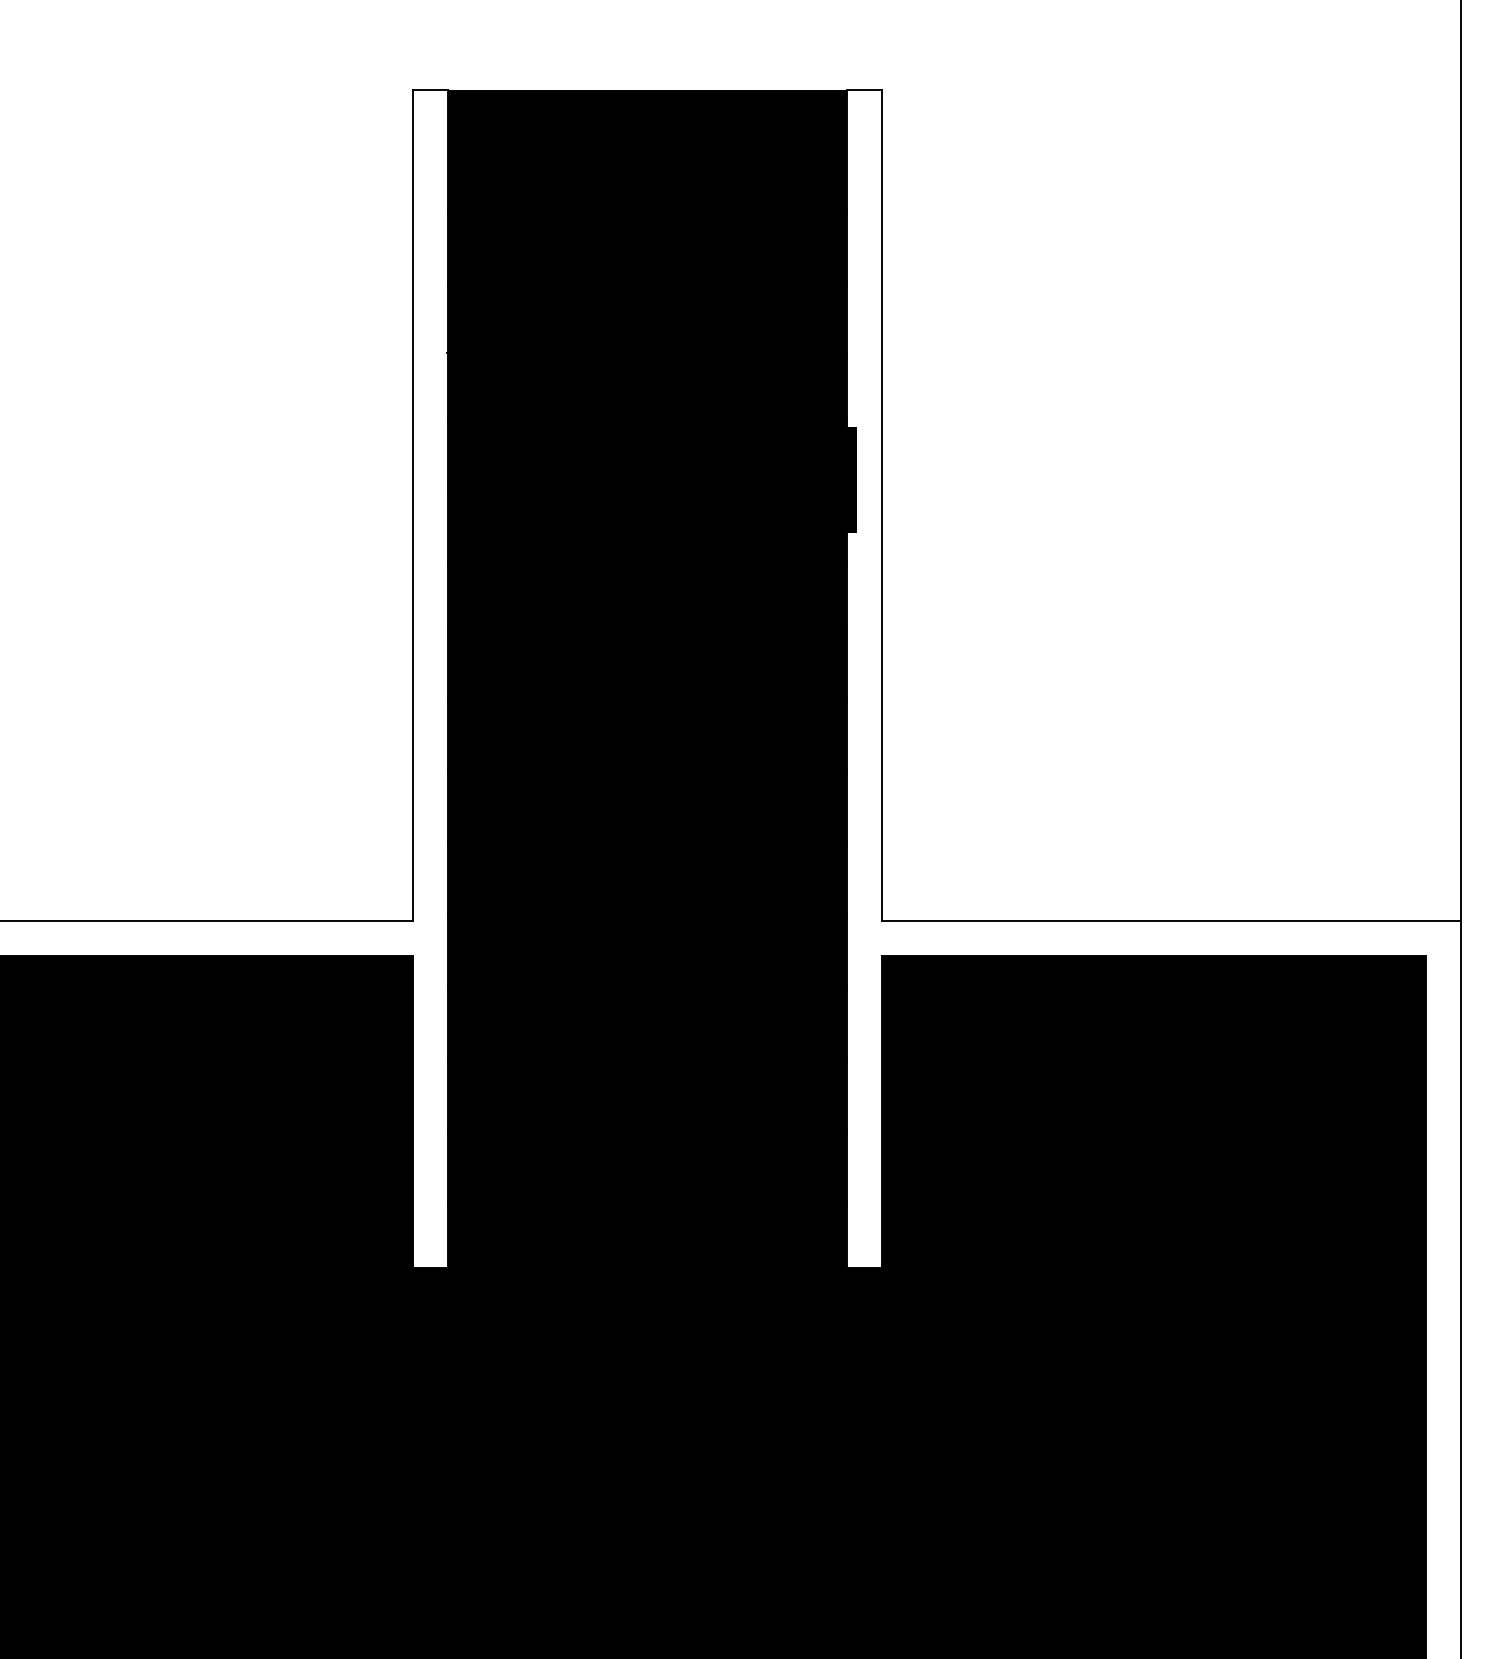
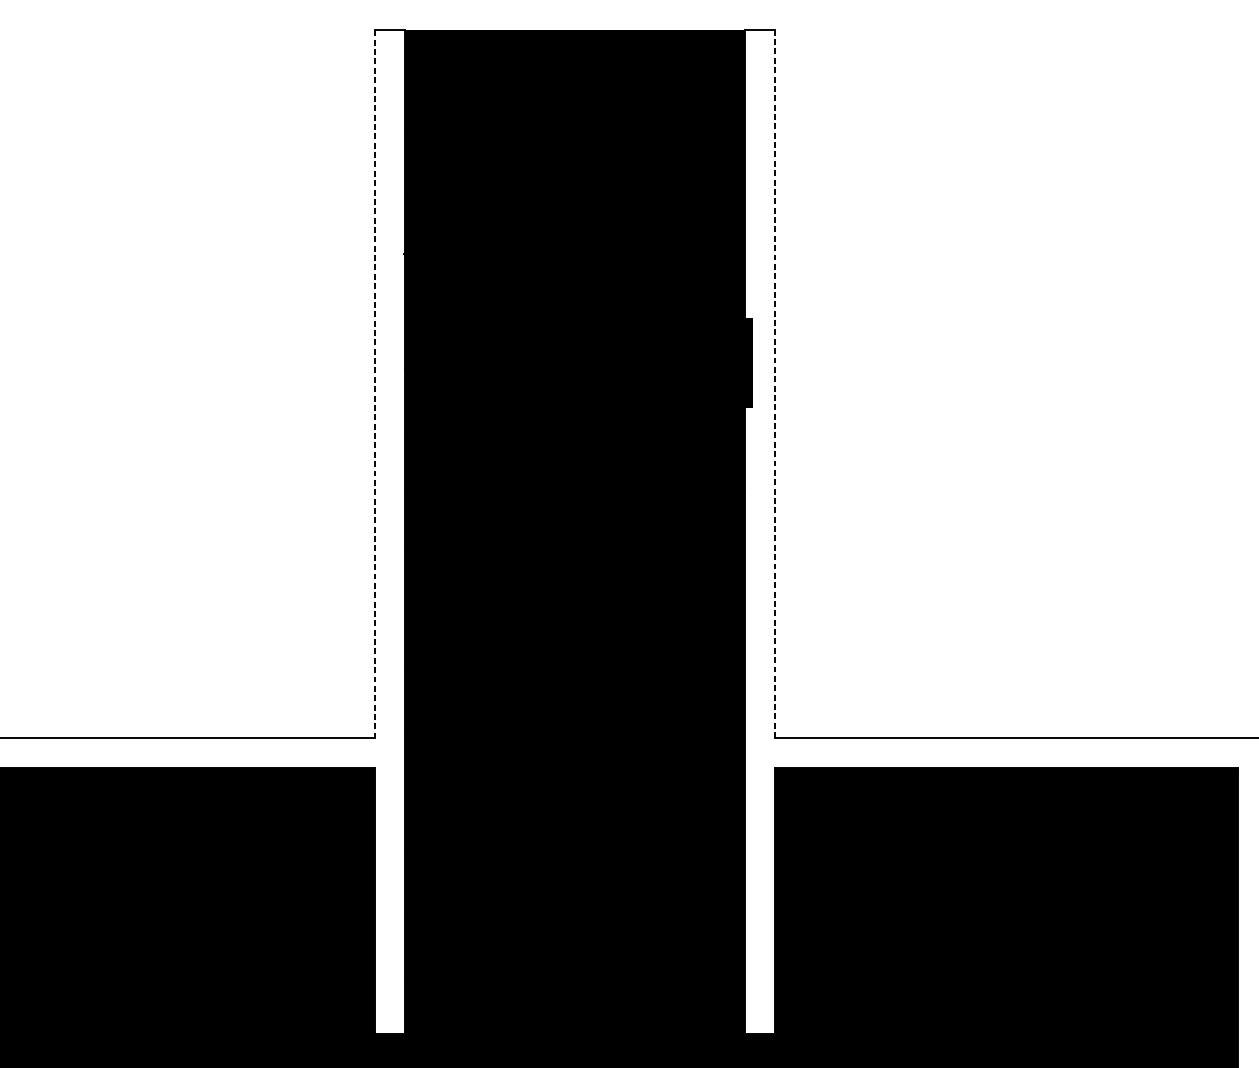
line: (412, 505) -> (375, 384), solid -> dashed
line: (882, 505) -> (775, 384), solid -> dashed

